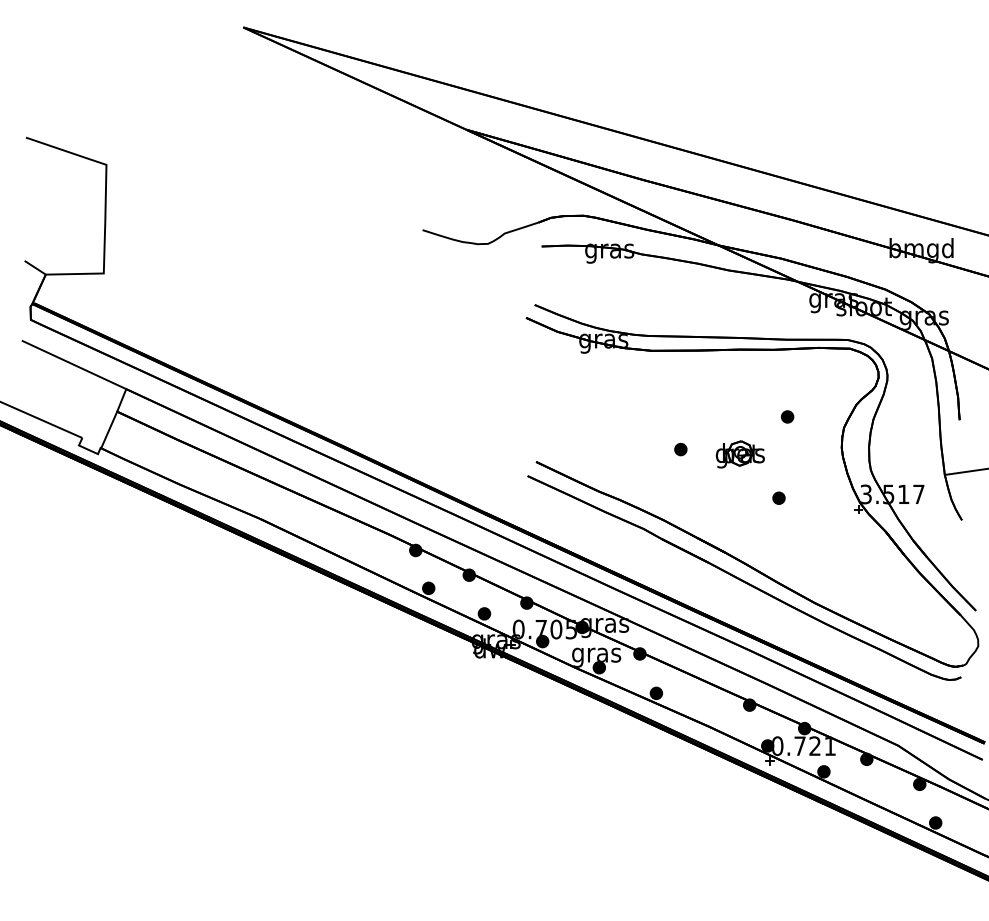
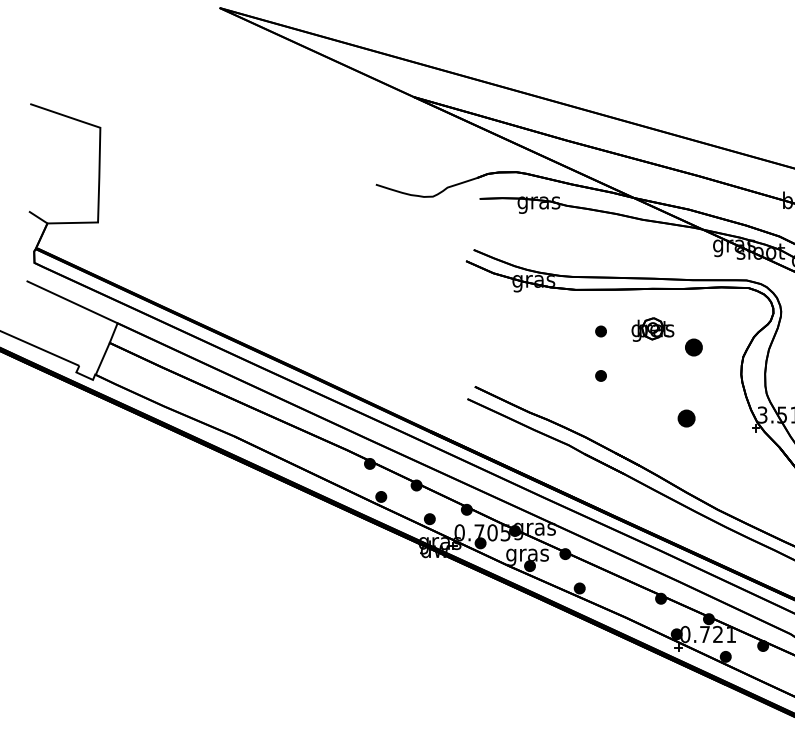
part: (680, 398) -> (600, 331), added
part: (787, 416) -> (694, 347), size x1.6
part: (739, 454) -> (652, 329), moved
part: (778, 497) -> (686, 417), size x1.6

